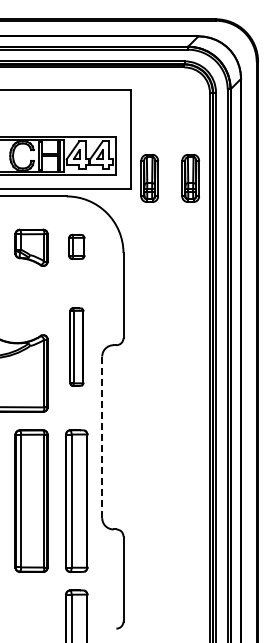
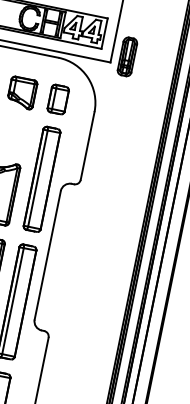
part: (190, 178) -> (159, 63), removed
part: (76, 246) -> (58, 99), size x1.43
part: (76, 346) -> (41, 178), size x1.67
line: (102, 437) -> (47, 255), dashed -> solid

